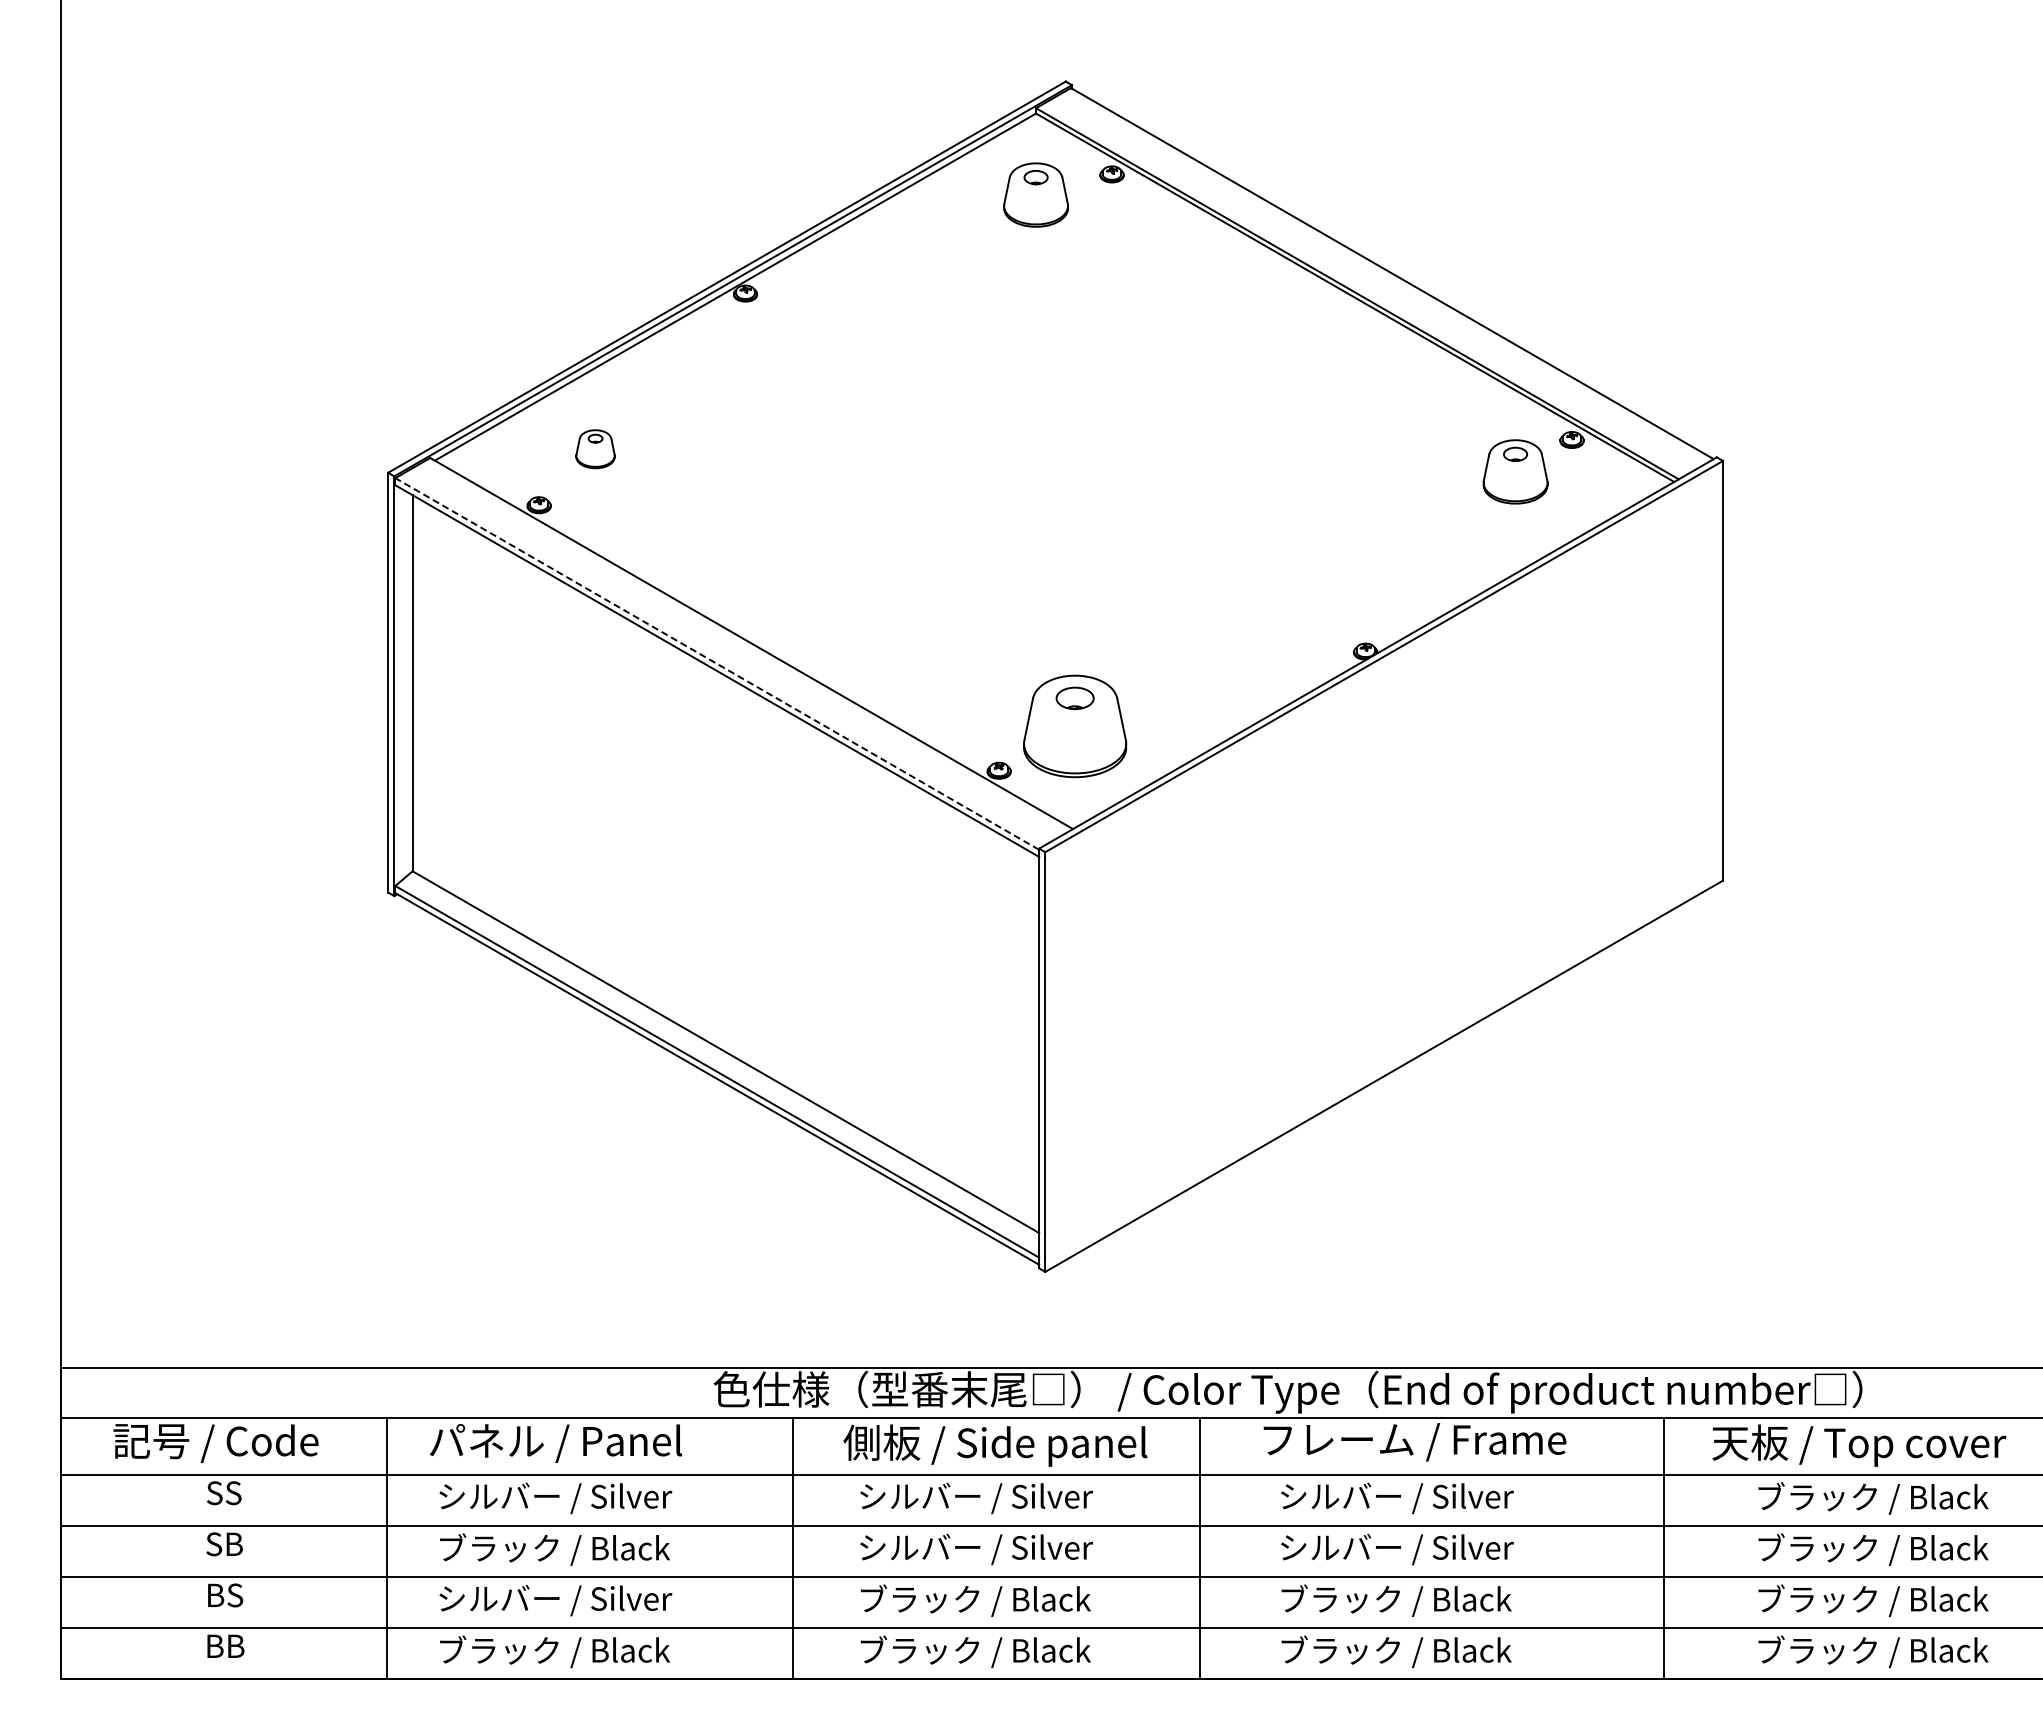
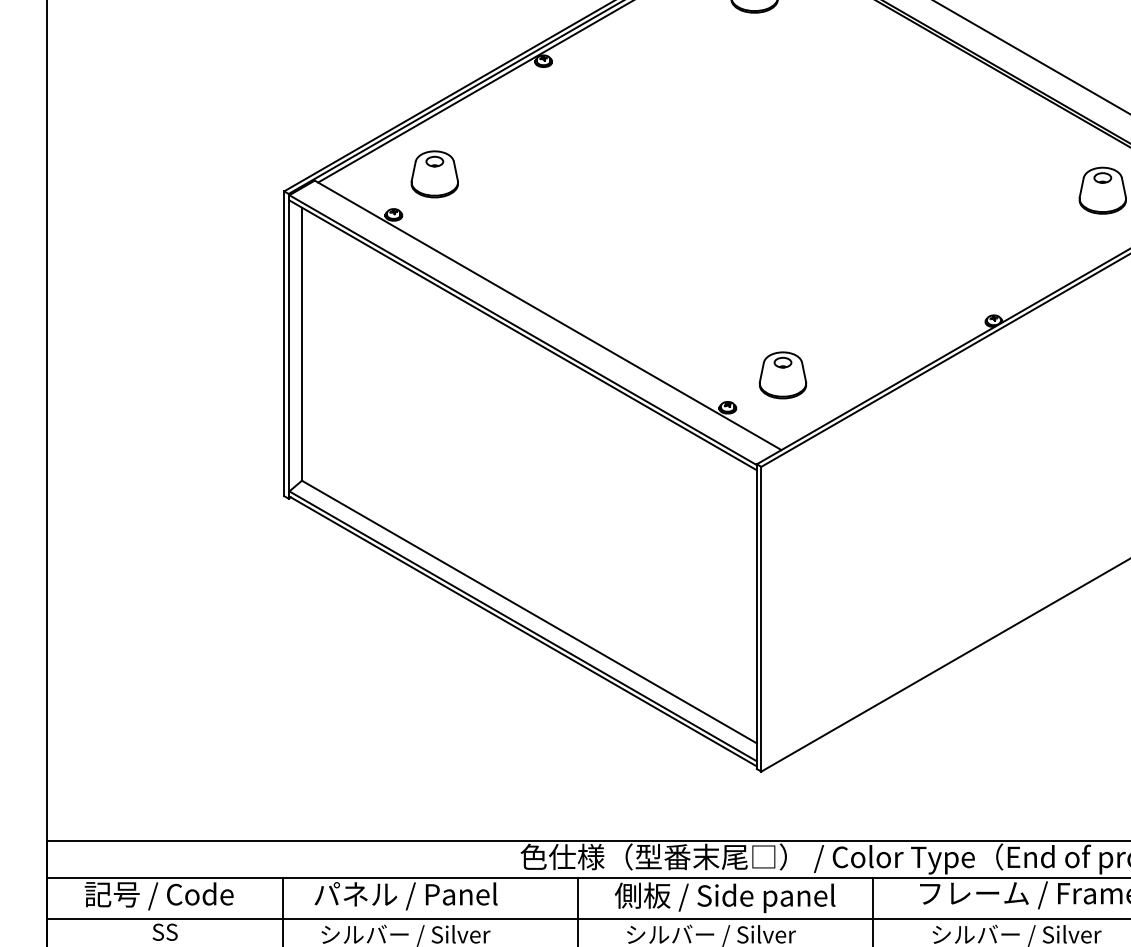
part: (595, 448) -> (434, 173), size x1.67
line: (717, 663) -> (523, 329), dashed -> solid
part: (1074, 725) -> (782, 374), size x0.62

